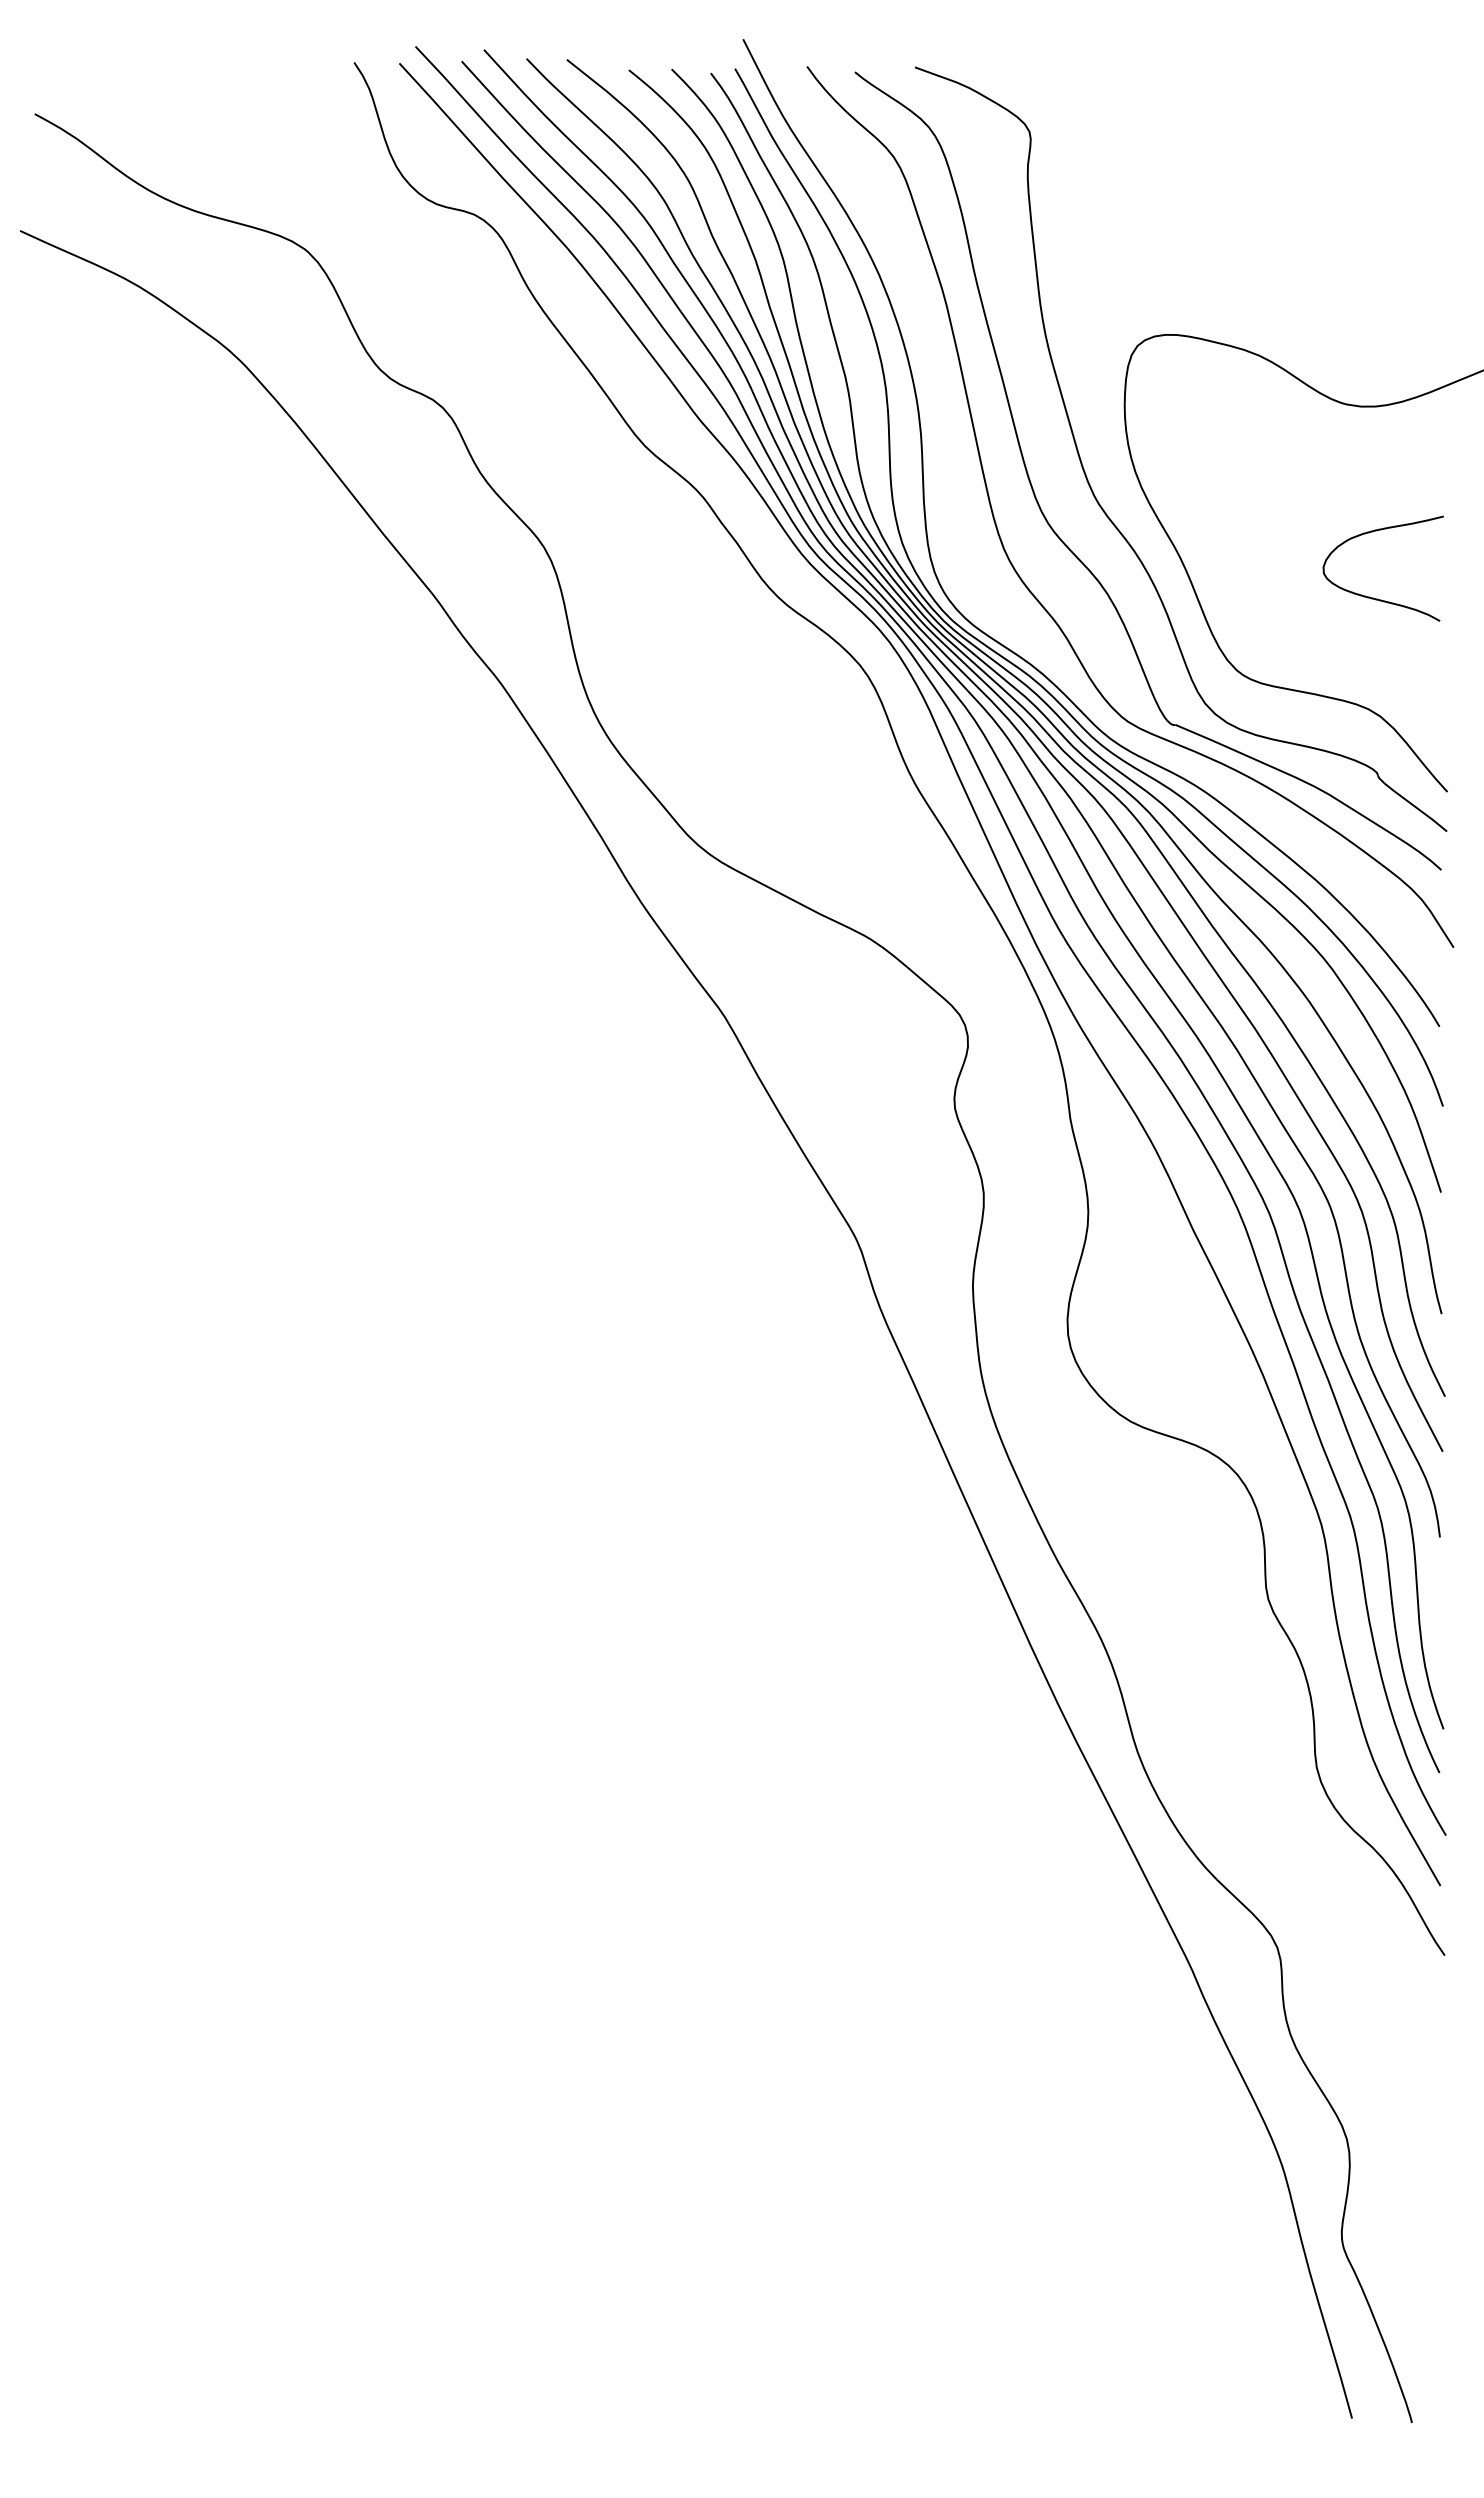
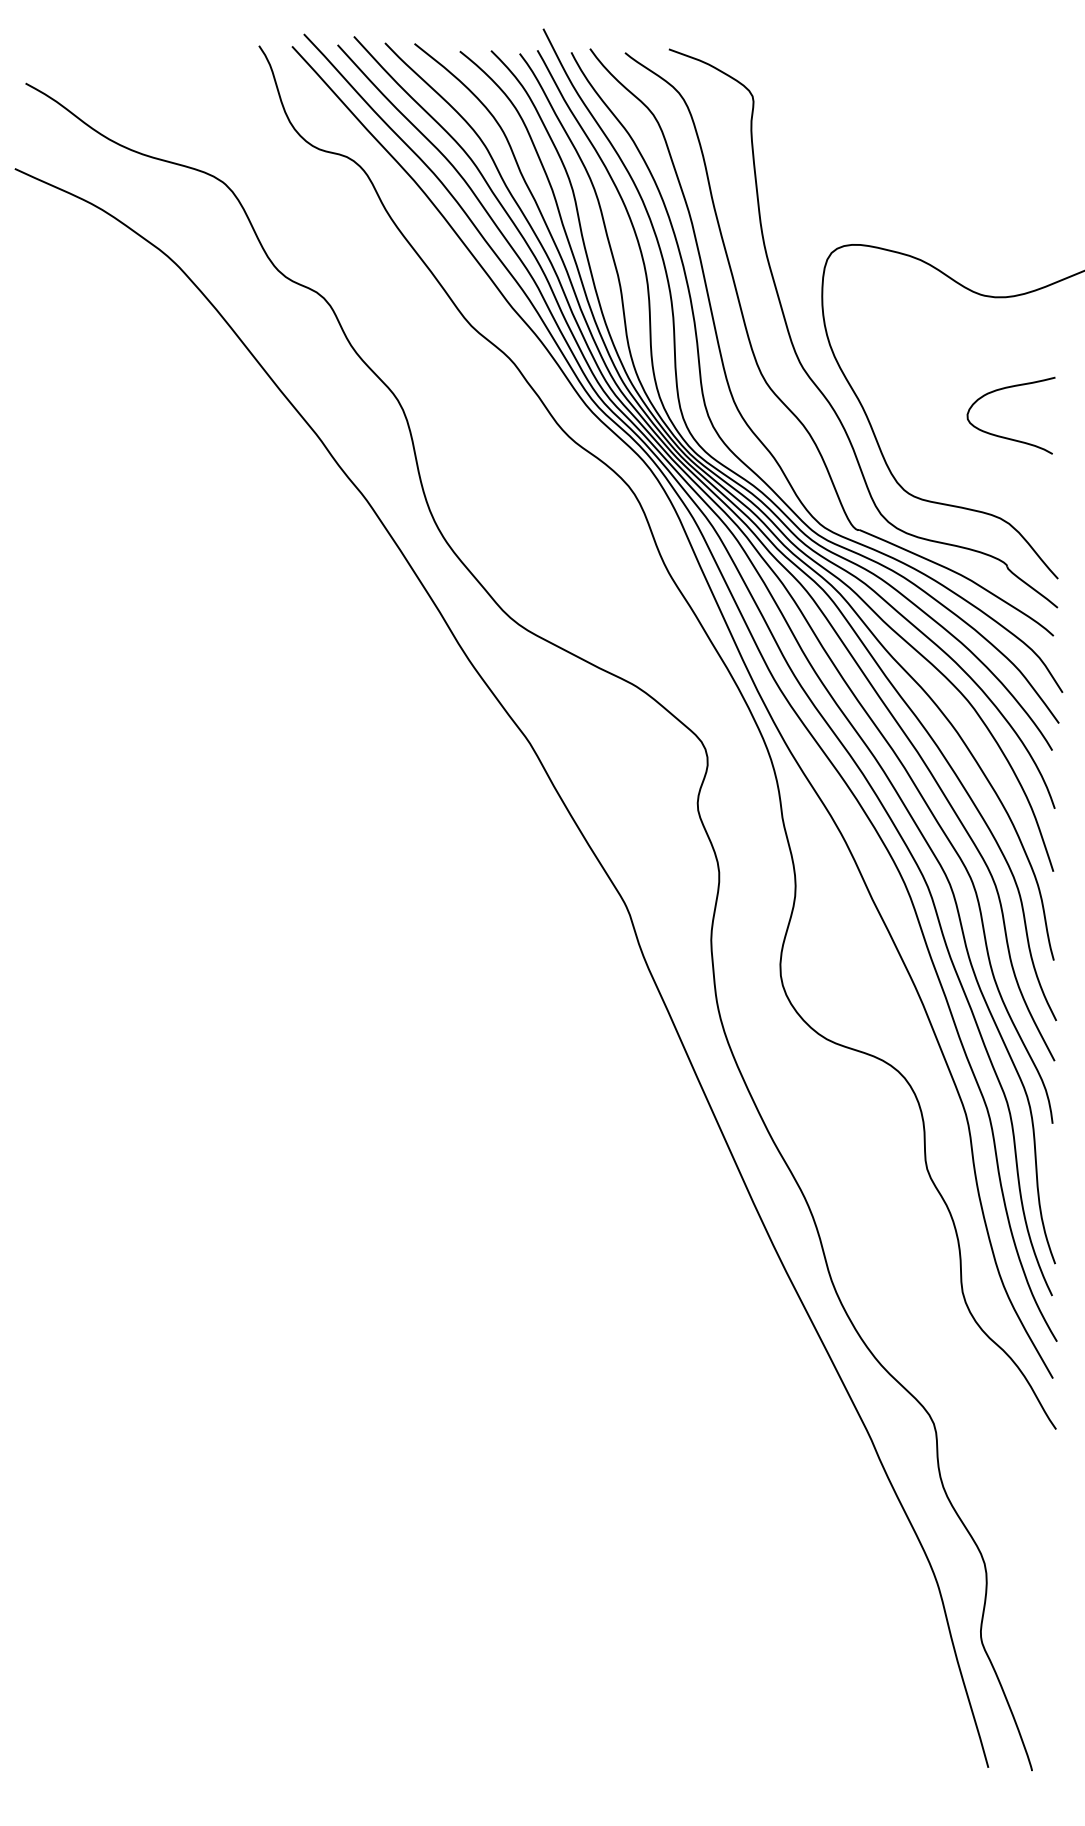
curve: (1022, 636) -> (747, 465), added

